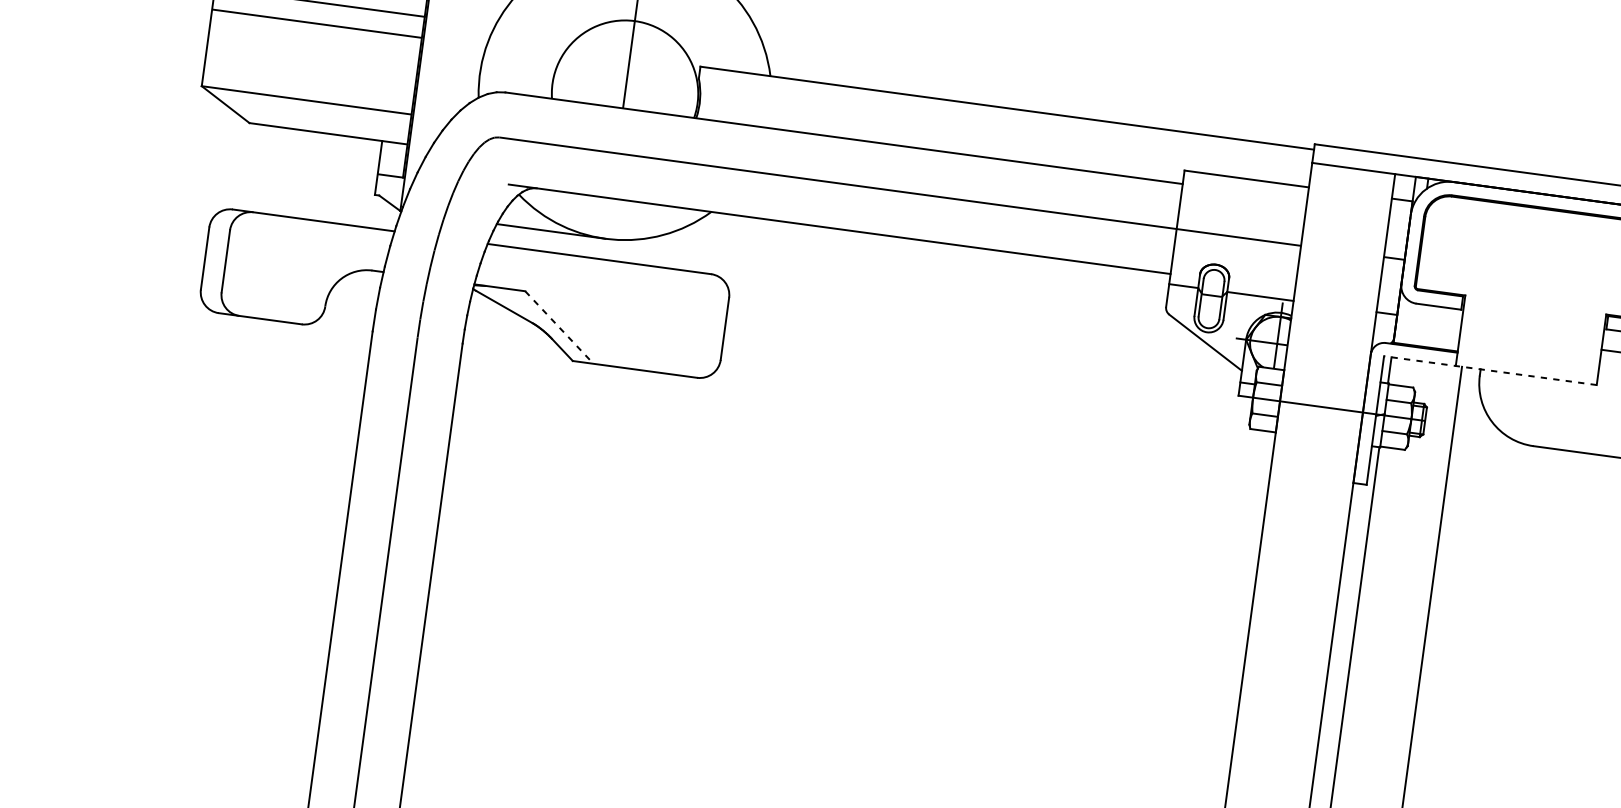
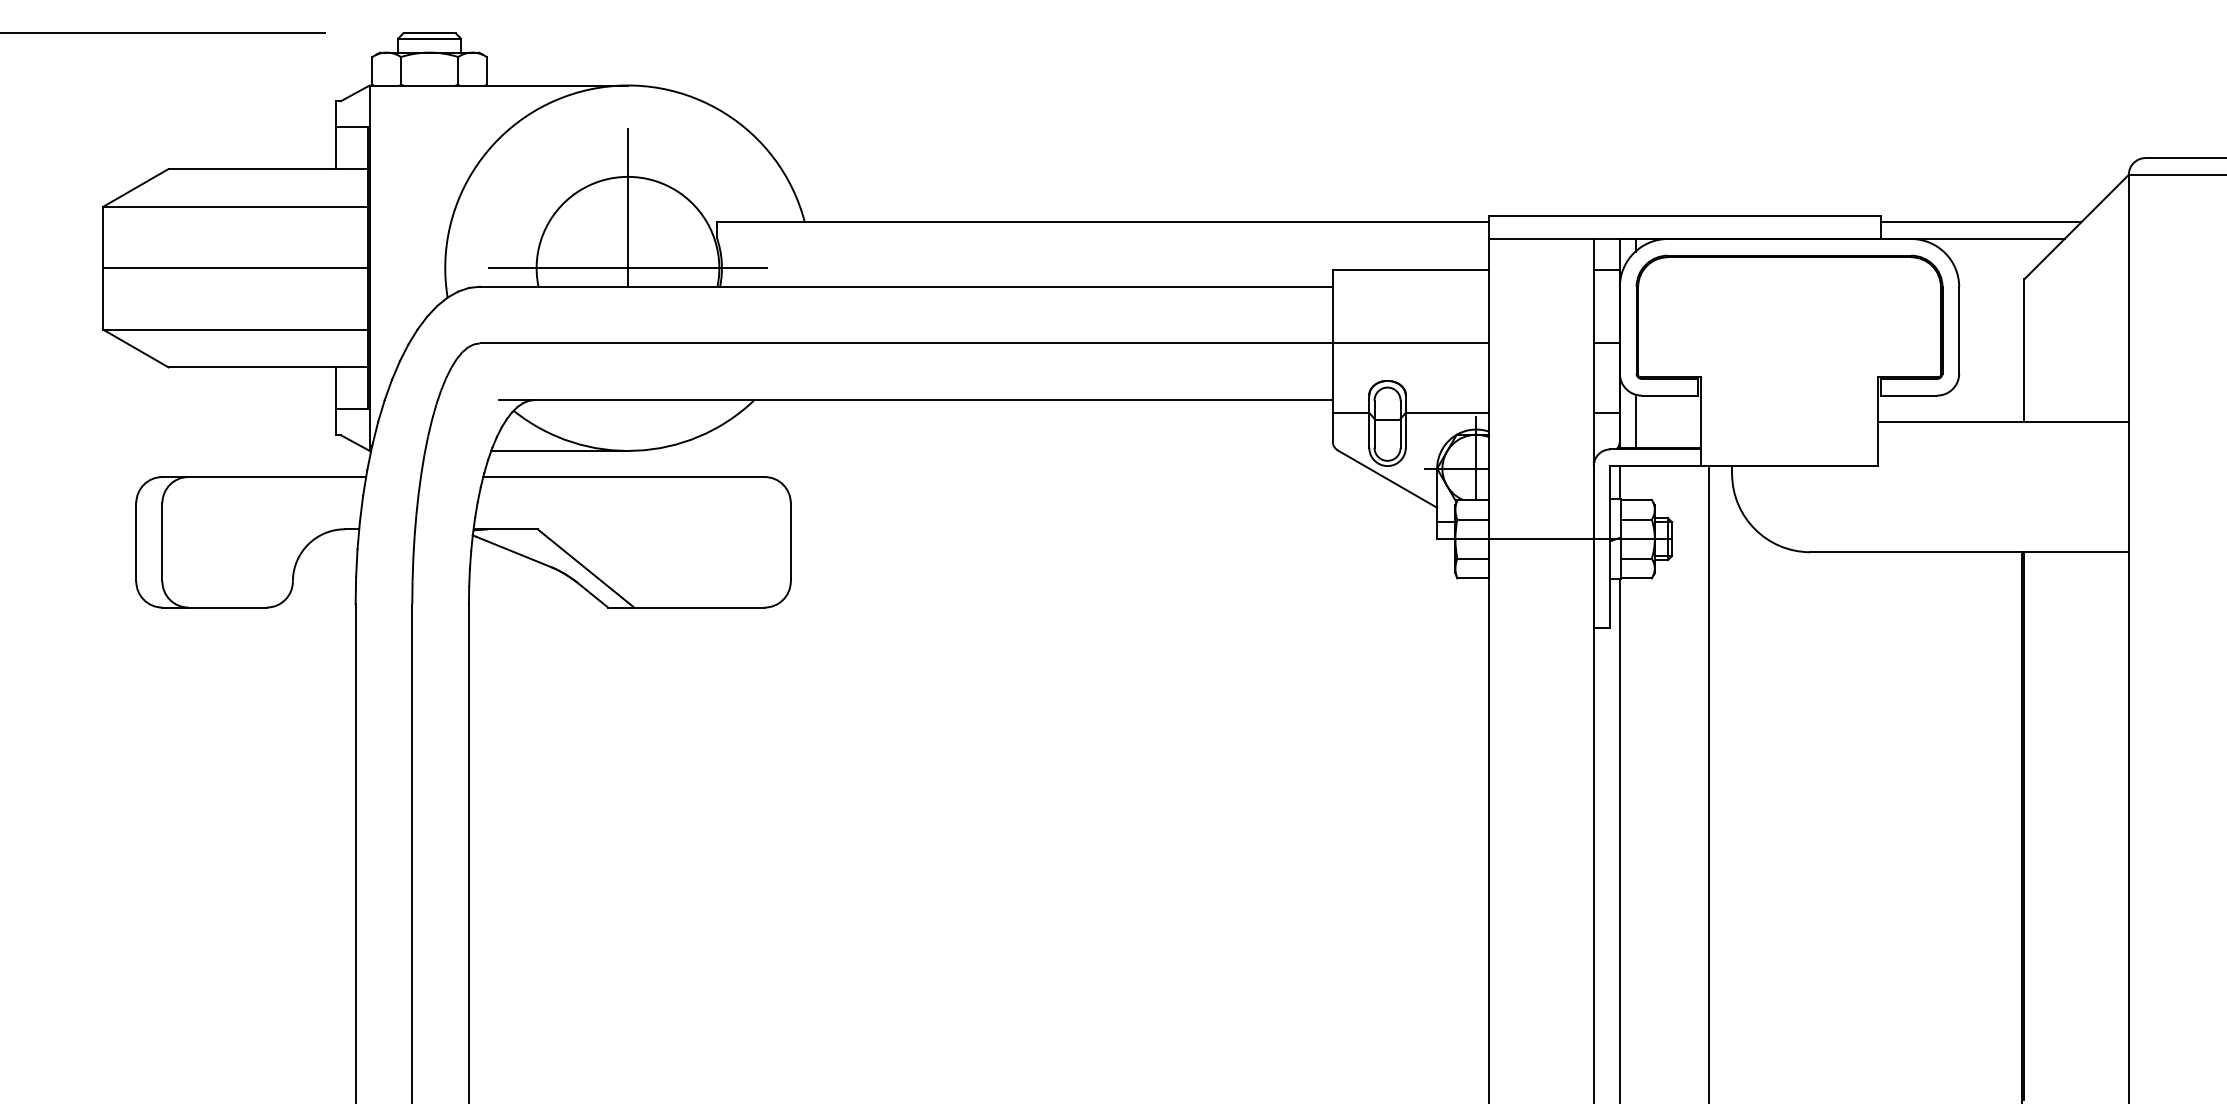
line: (317, 23) -> (235, 268), moved
line: (624, 93) -> (627, 268), added
line: (1408, 322) -> (1635, 420), added
line: (559, 327) -> (586, 568), dashed -> solid
line: (1490, 371) -> (1744, 466), dashed -> solid

